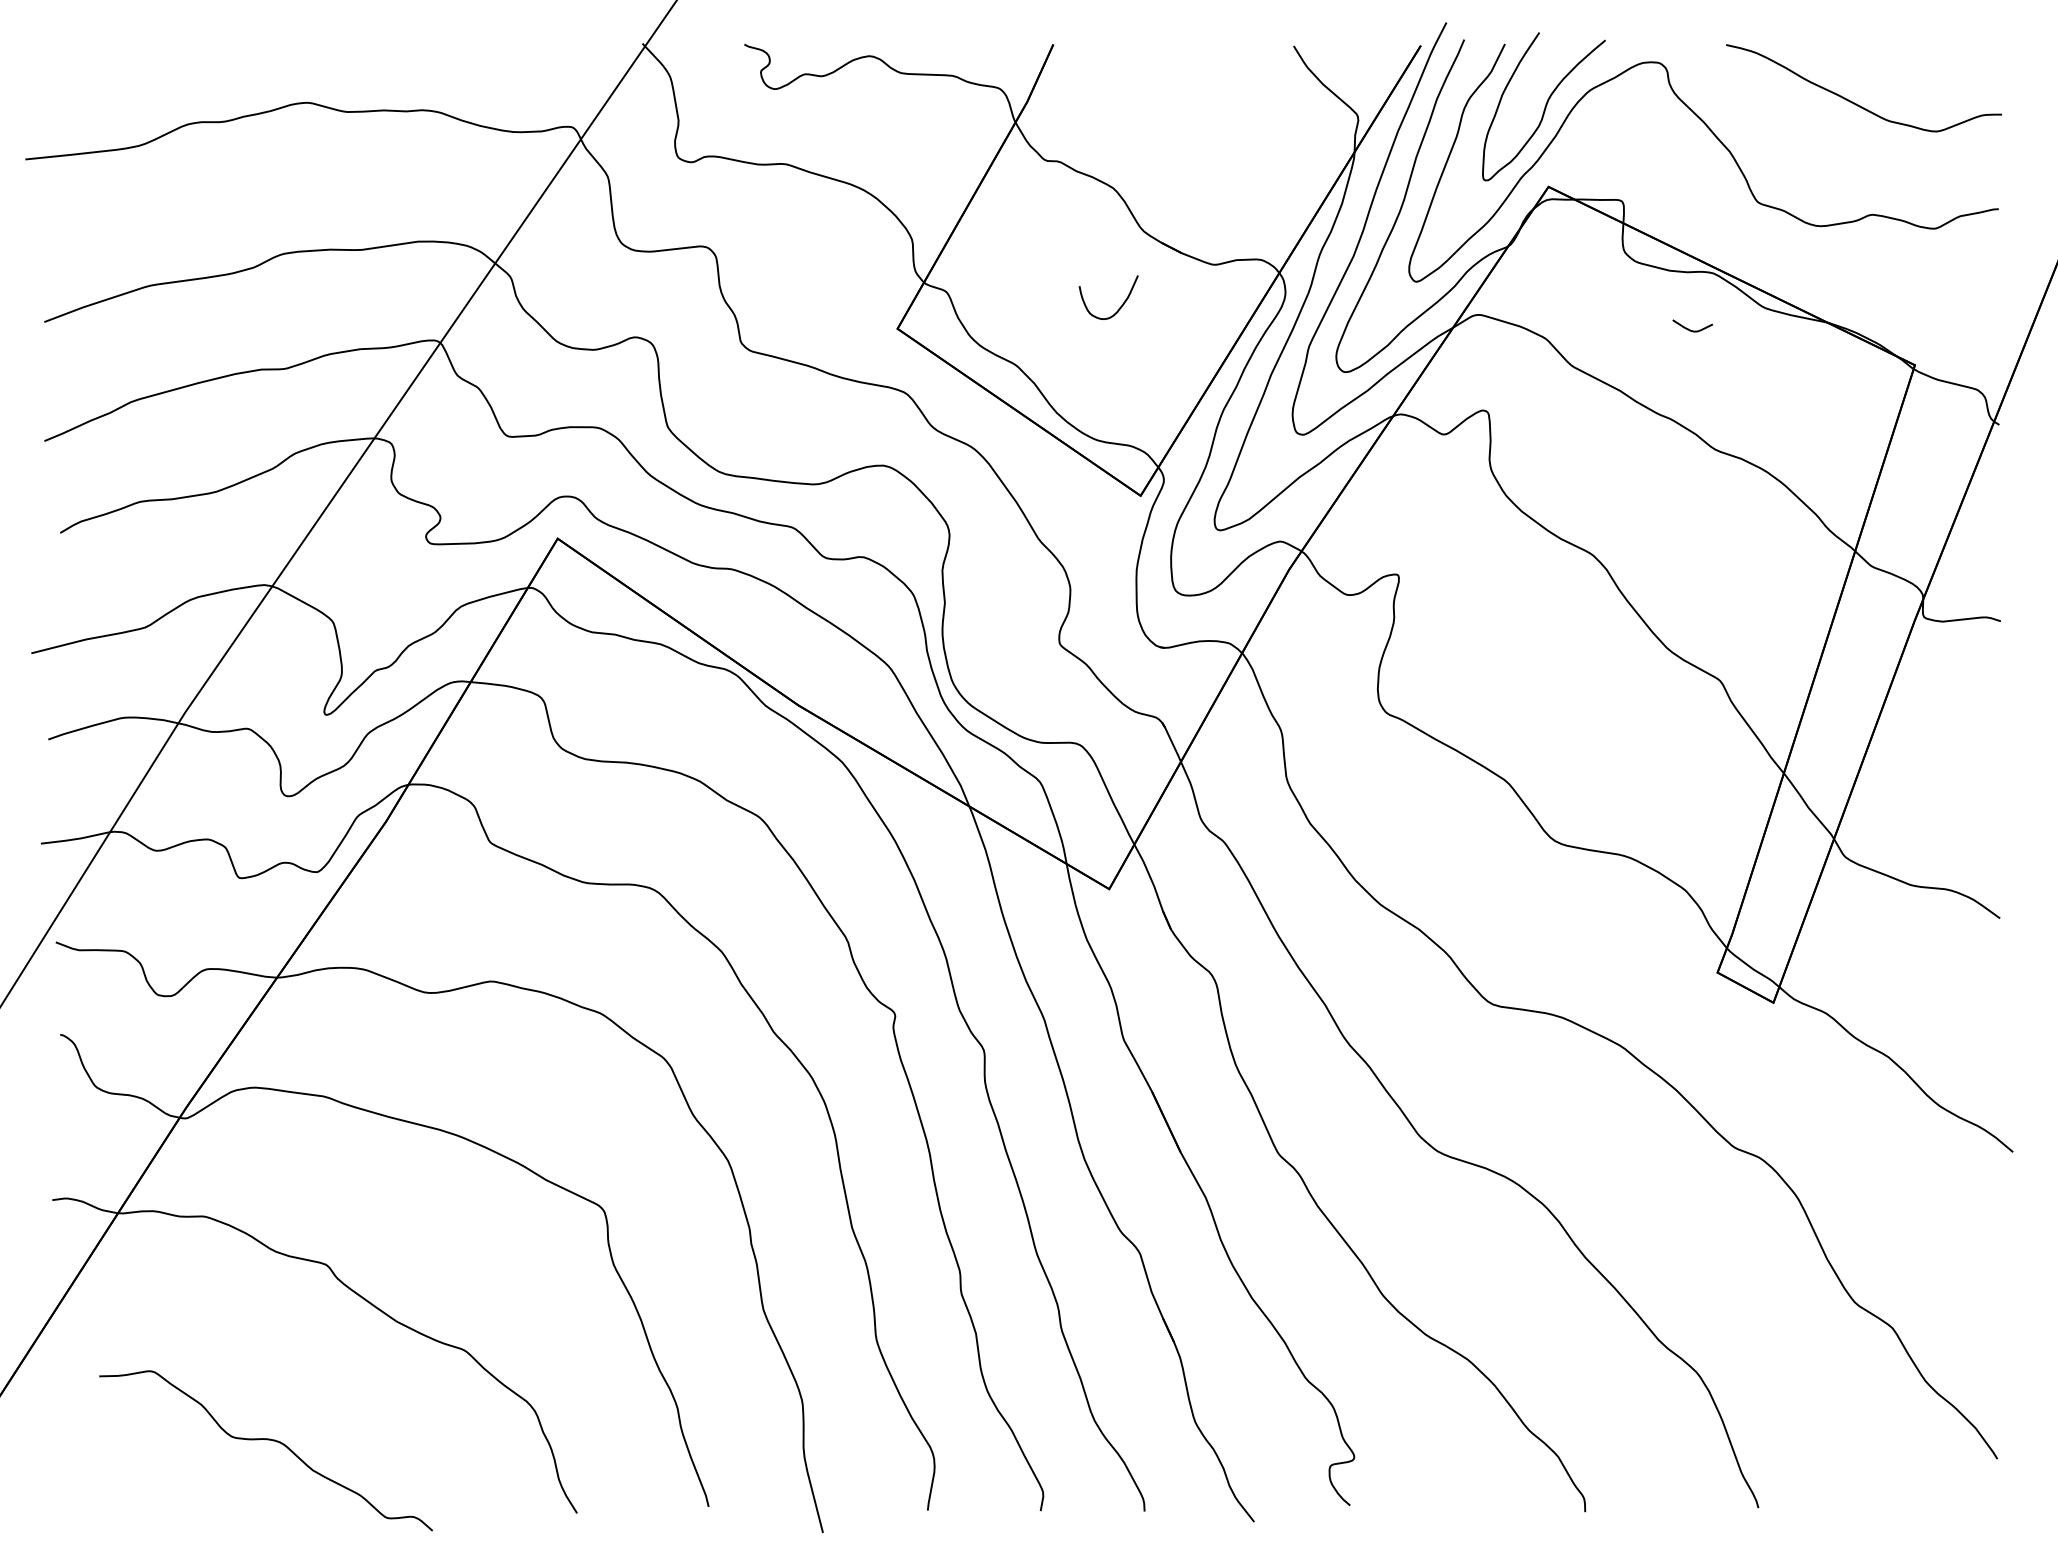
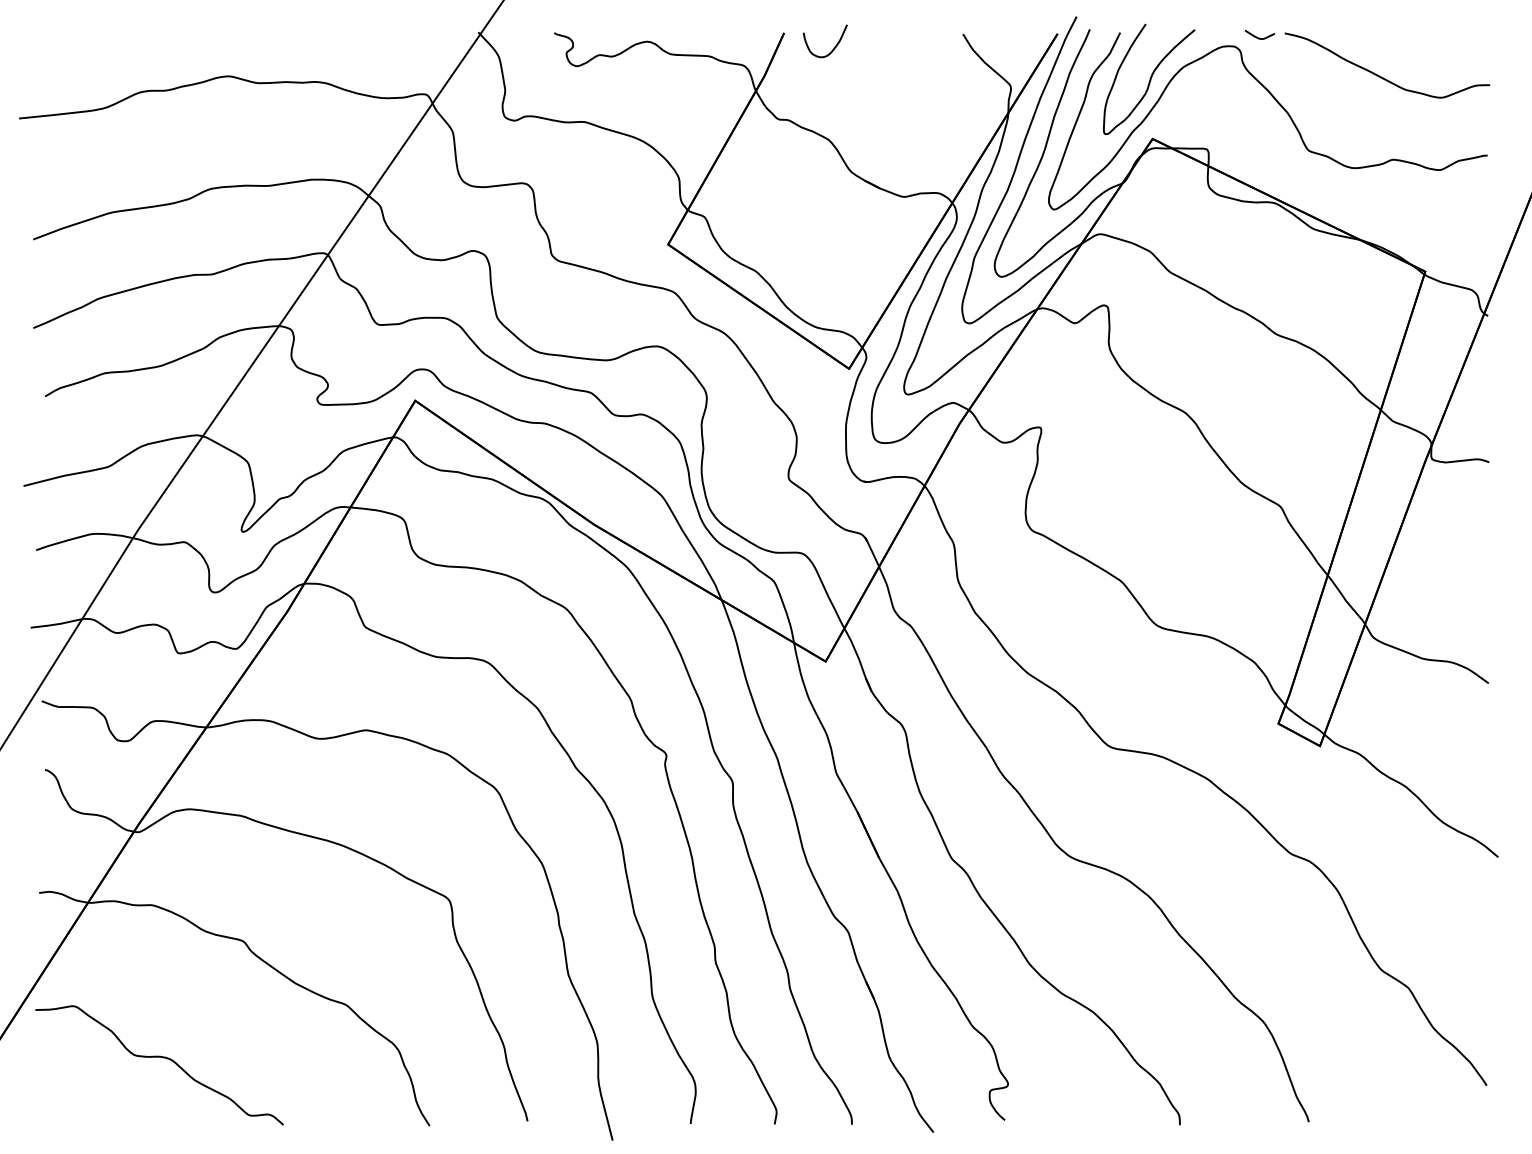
curve: (1119, 307) -> (833, 48), moved
curve: (1690, 329) -> (1258, 37), moved
curve: (266, 1440) -> (159, 1057), moved

